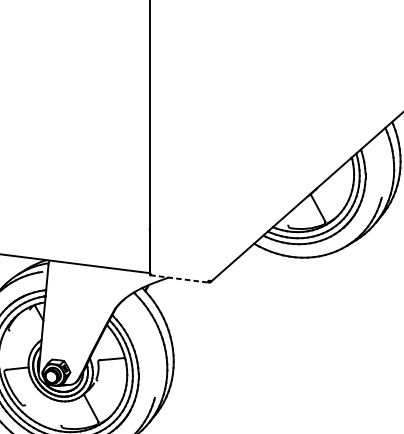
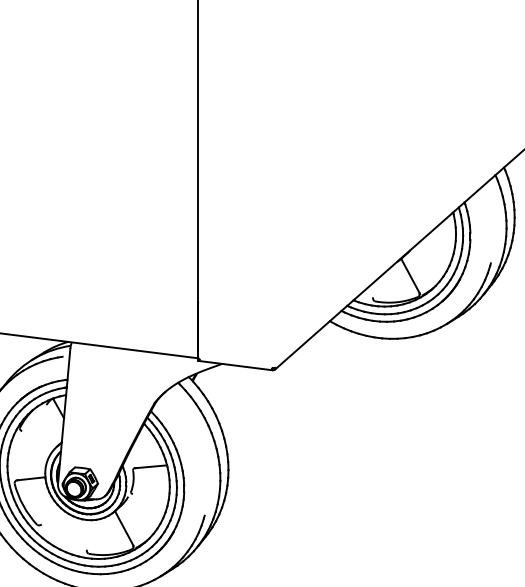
line: (180, 278) -> (236, 365), dashed -> solid

